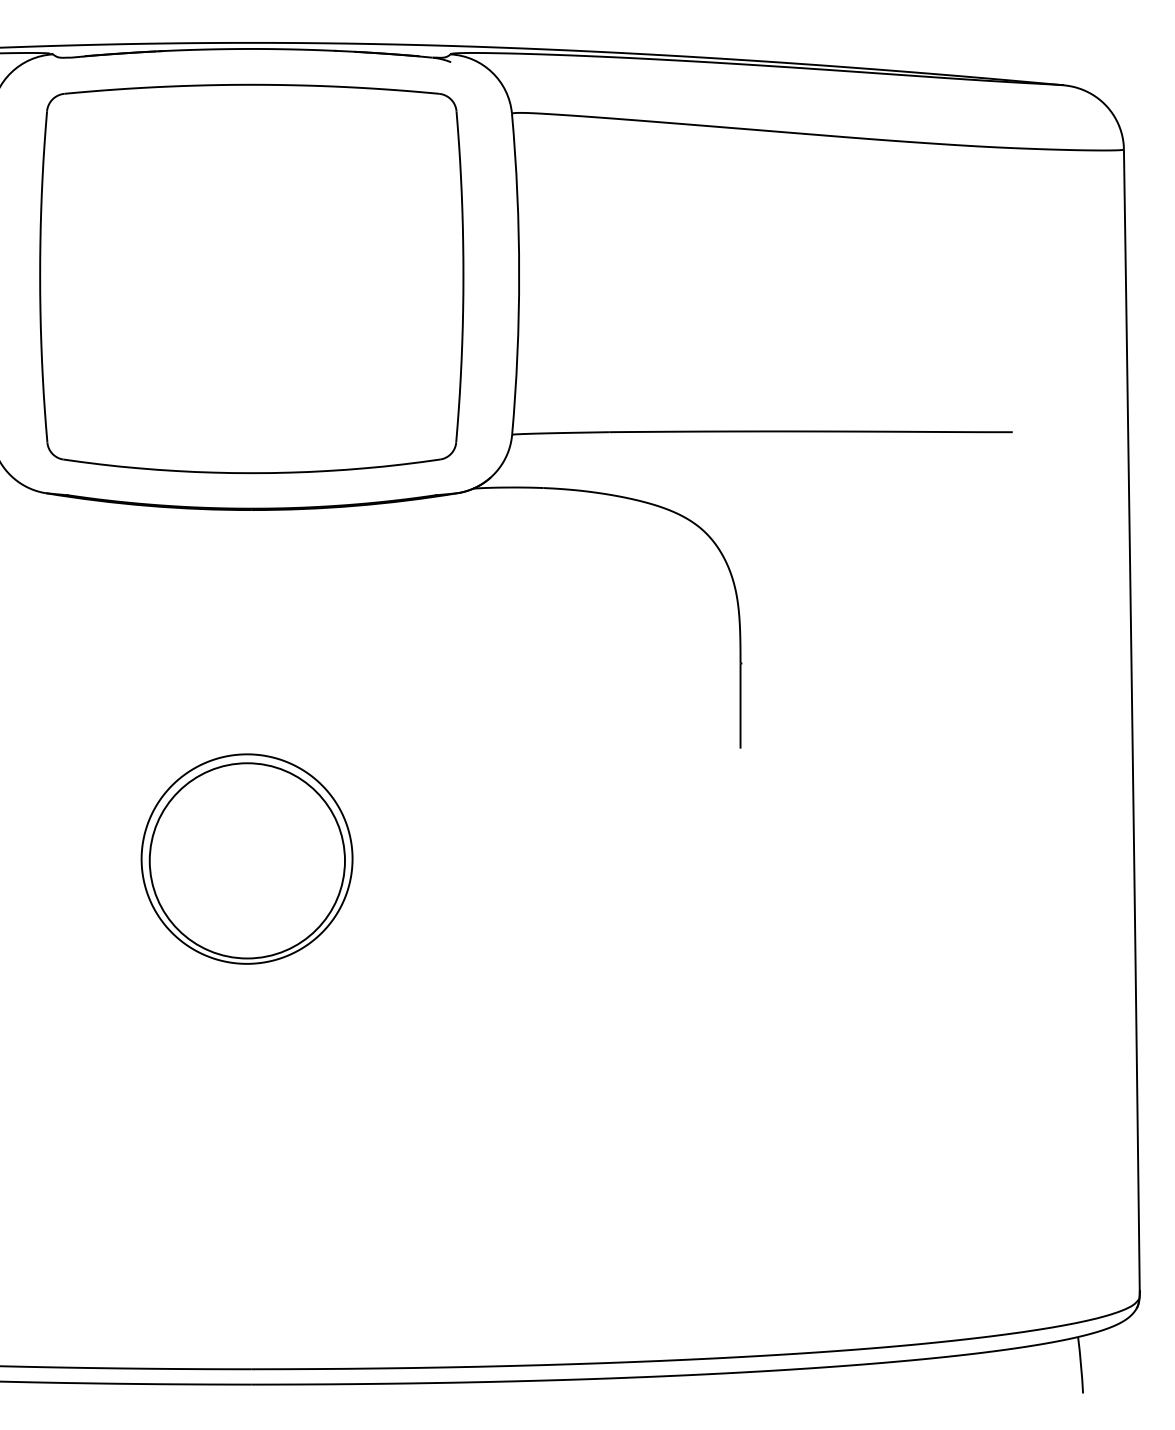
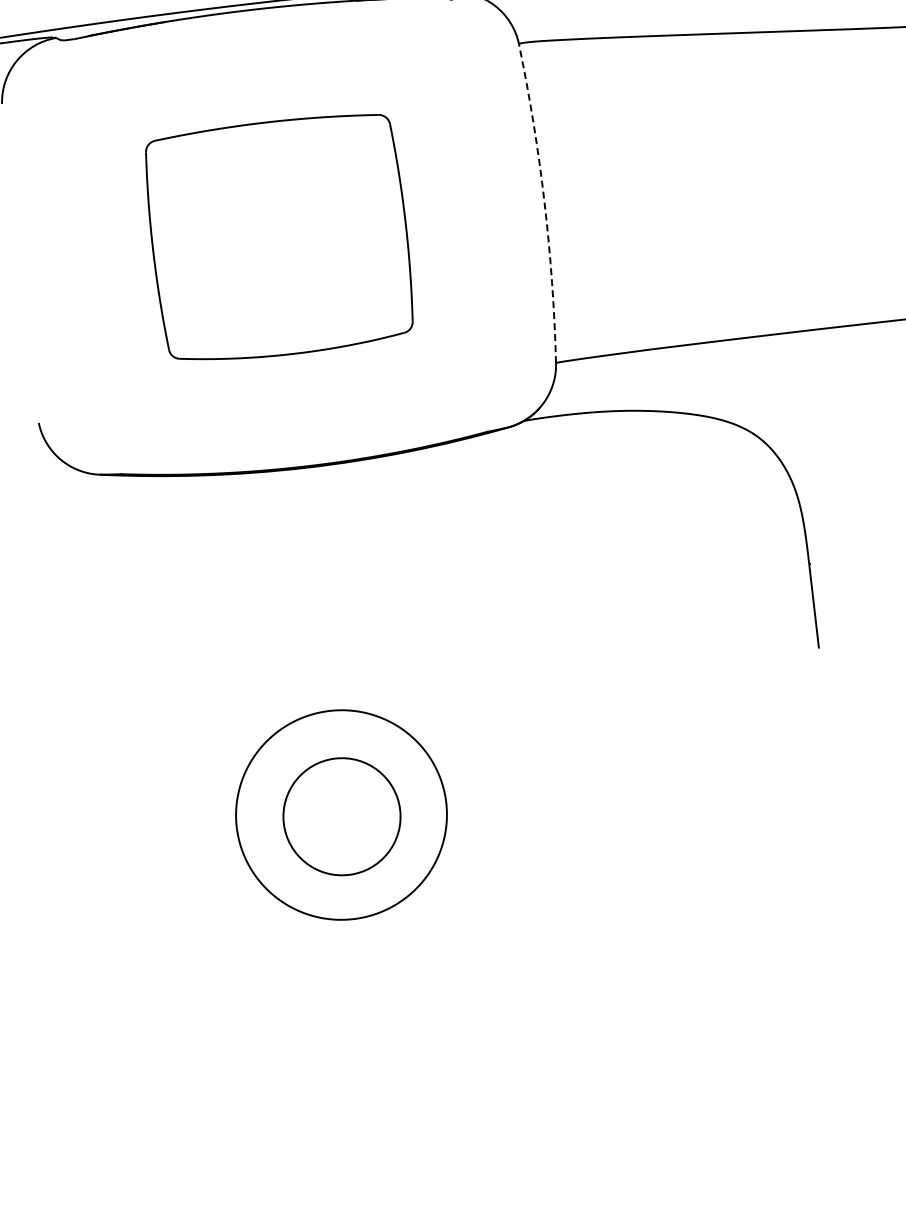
arc: (519, 274) -> (544, 203), solid -> dashed
part: (251, 278) -> (279, 237), size x0.6
circle: (246, 860) -> (341, 816), size x0.6

